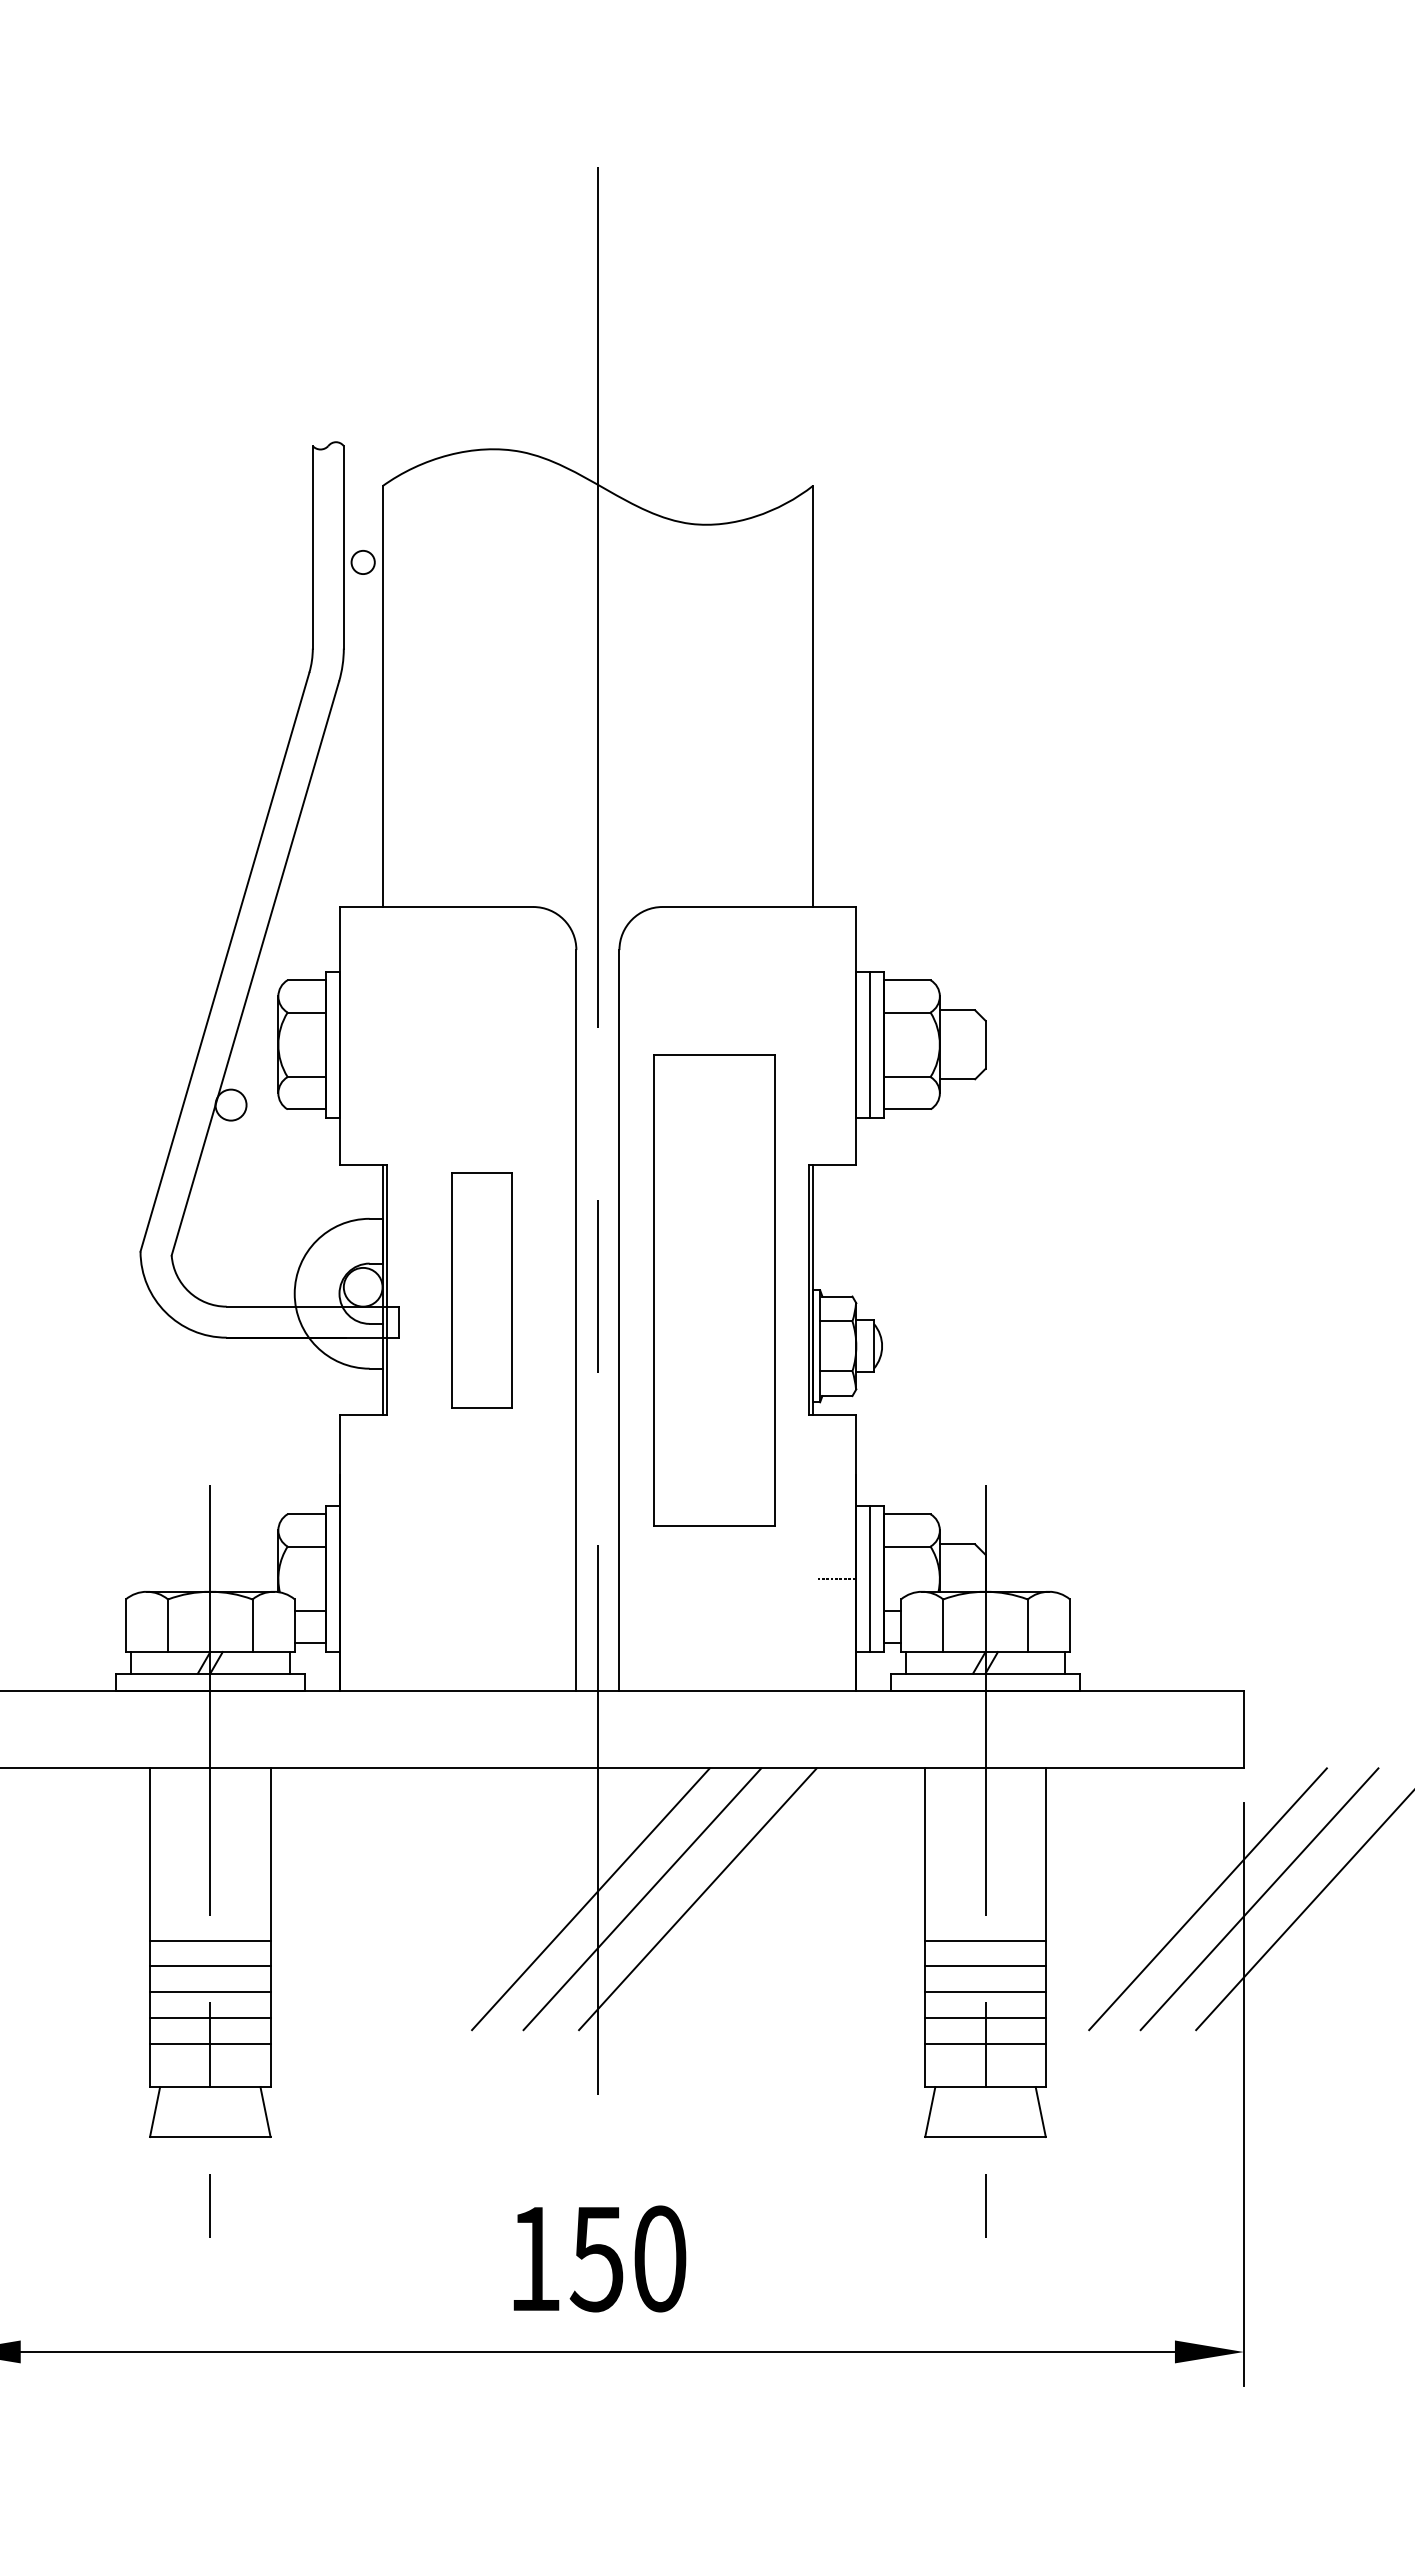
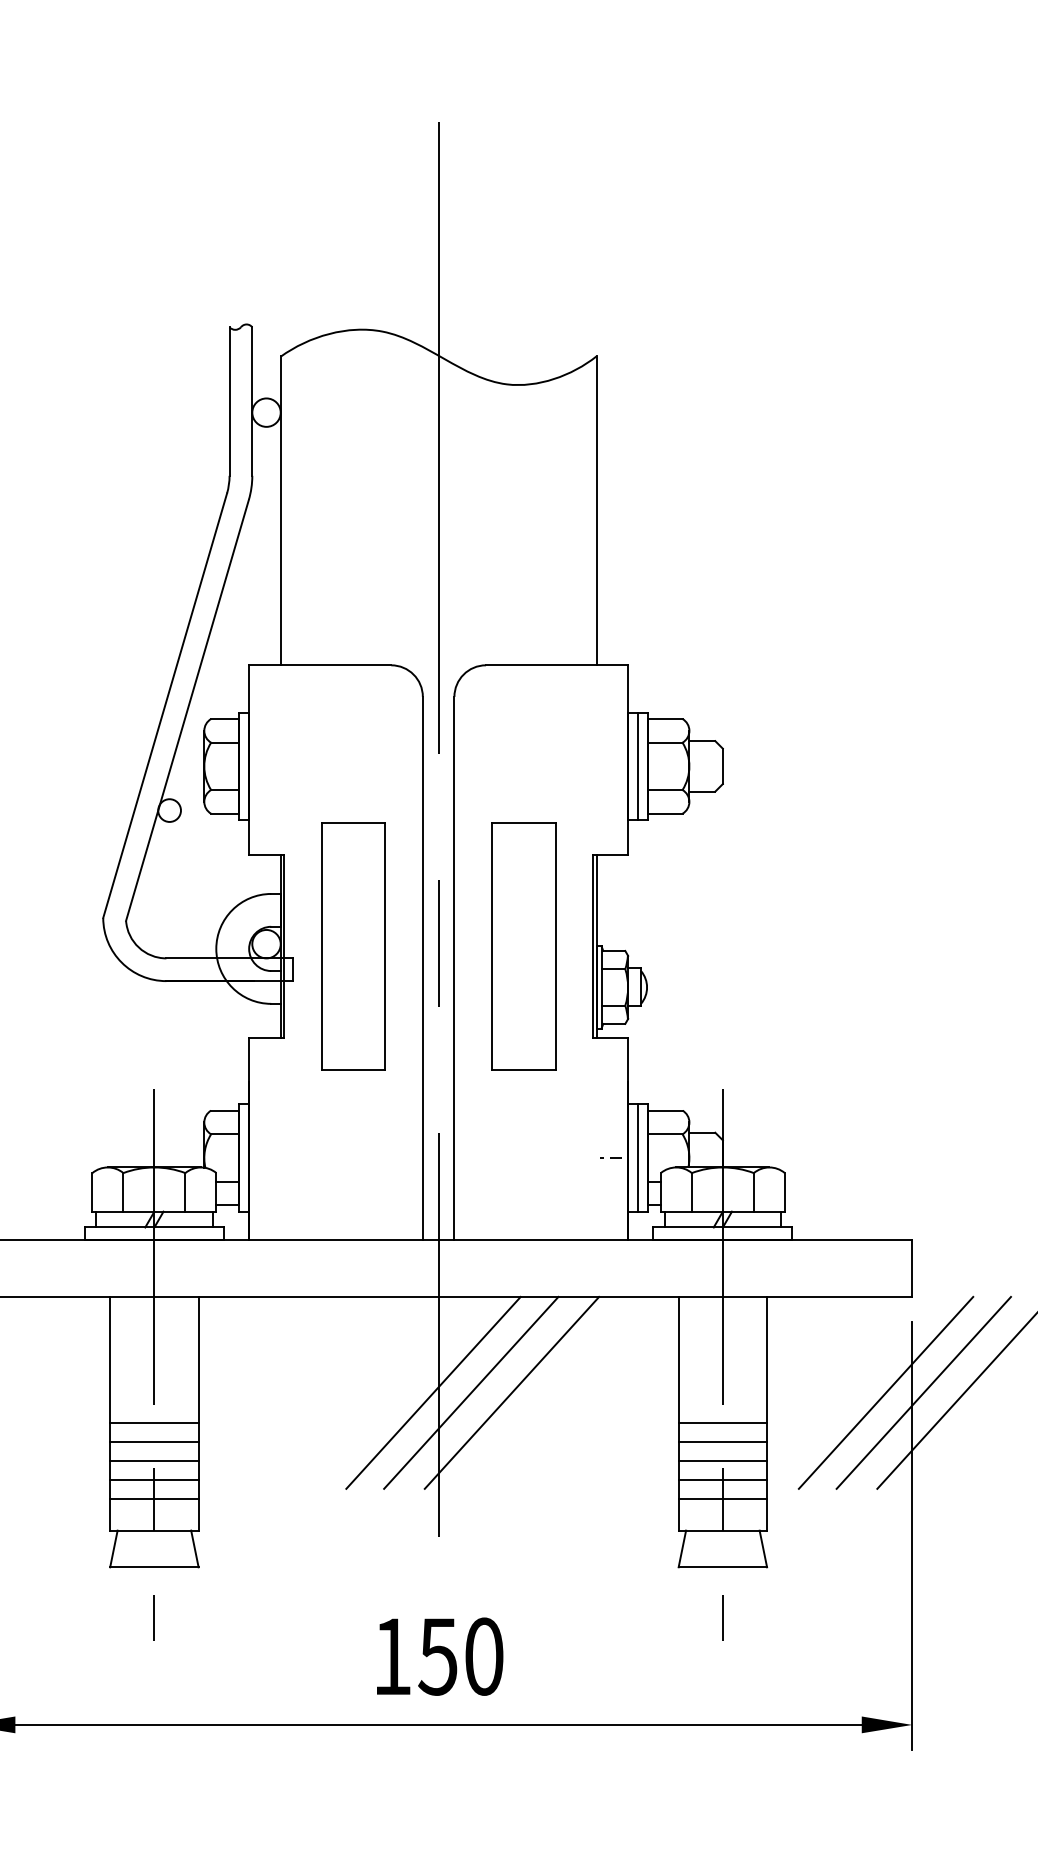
circle: (362, 562) -> (266, 412), size x1.67
part: (481, 1289) -> (353, 945), size x1.43
part: (713, 1289) -> (523, 945), size x0.71

